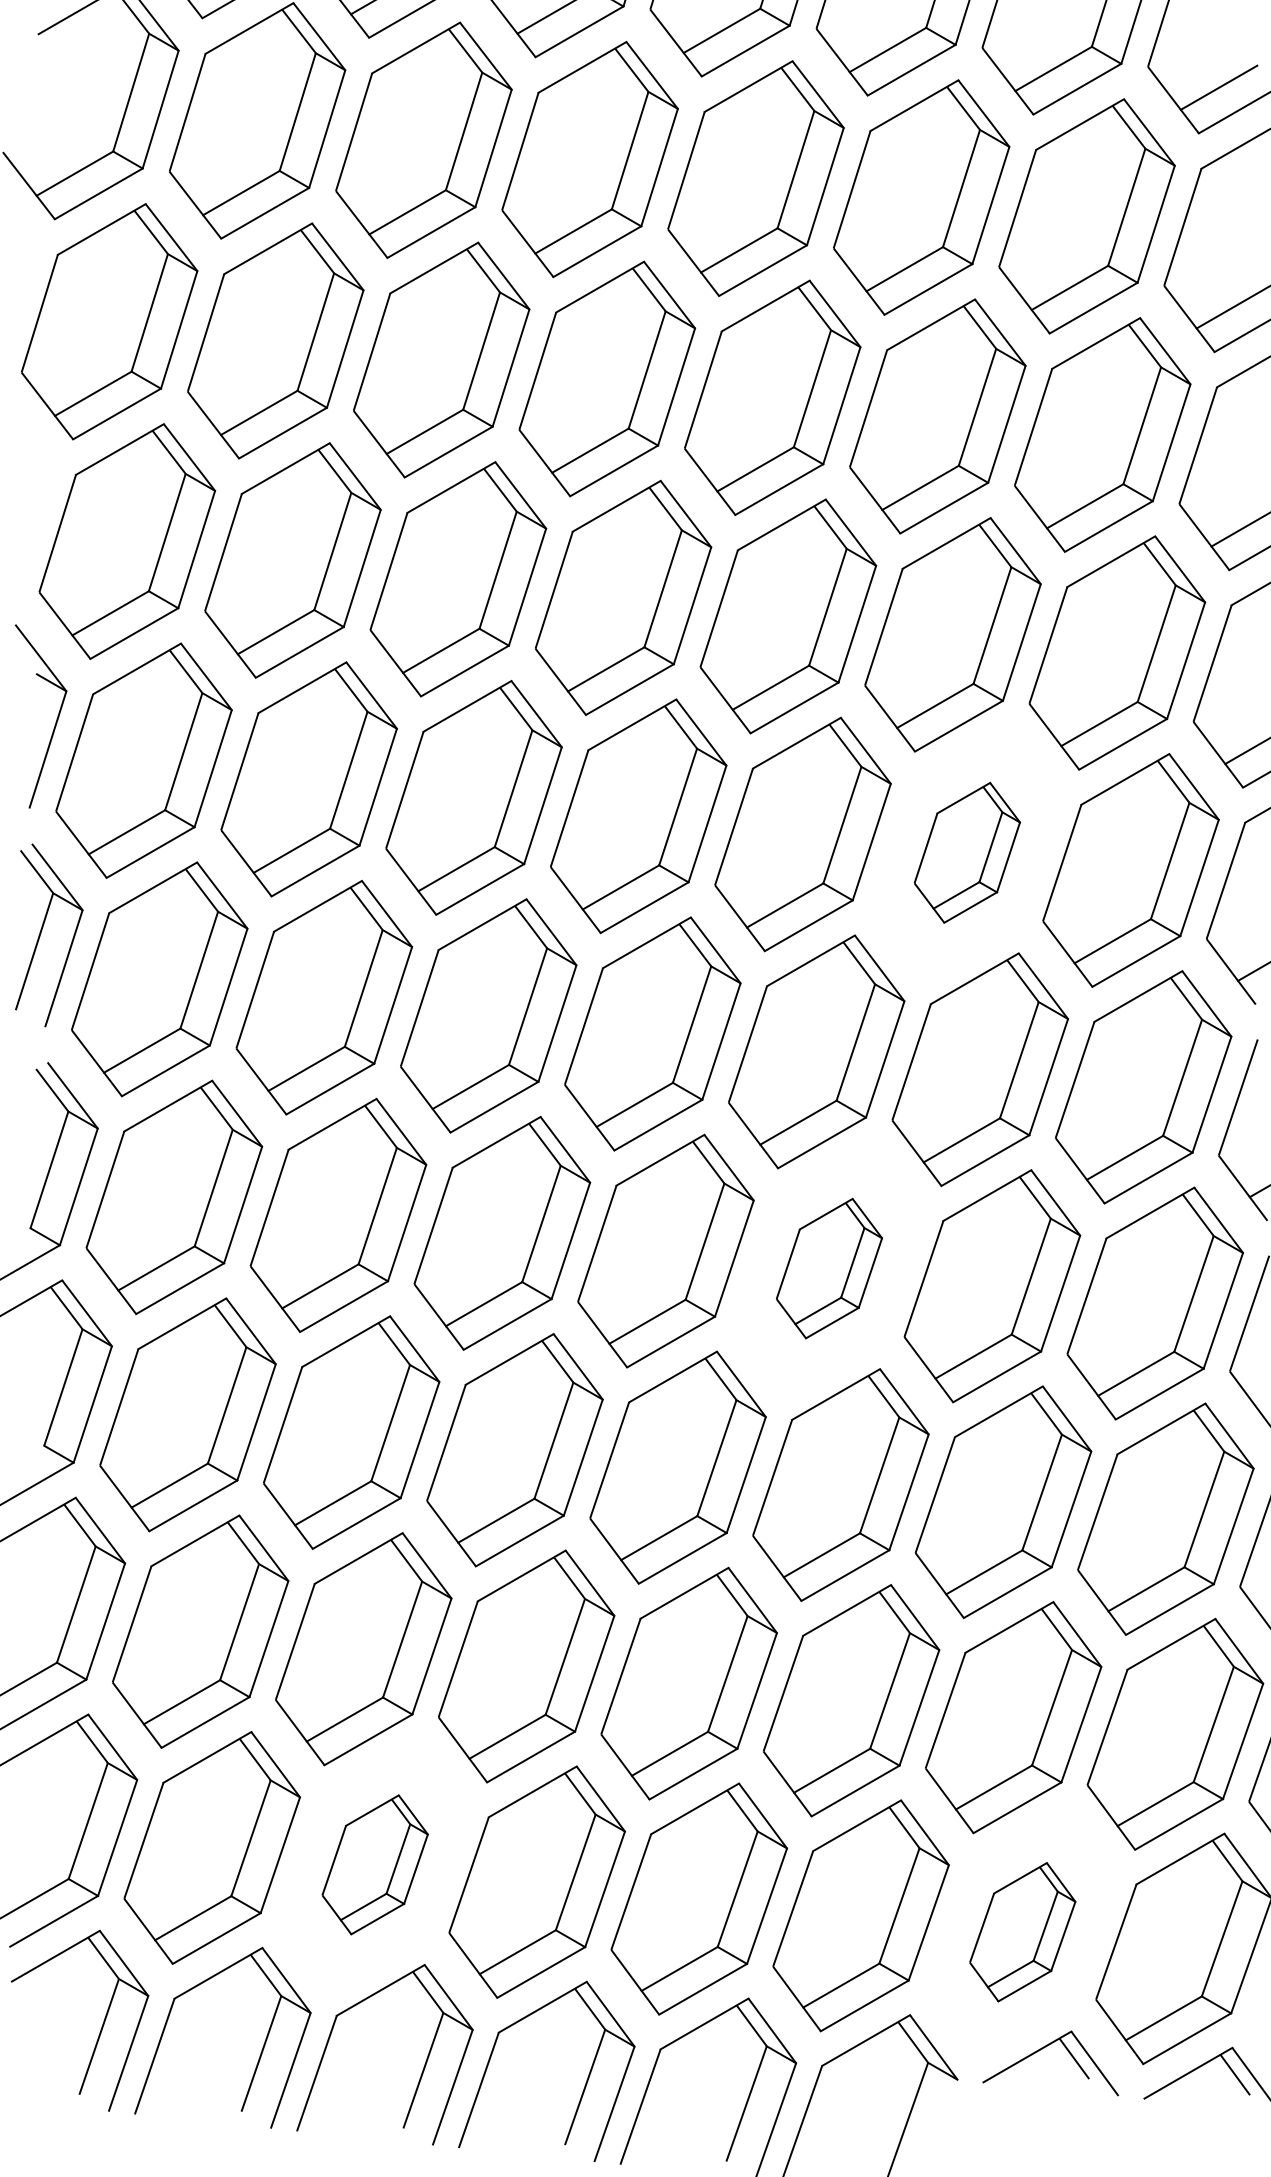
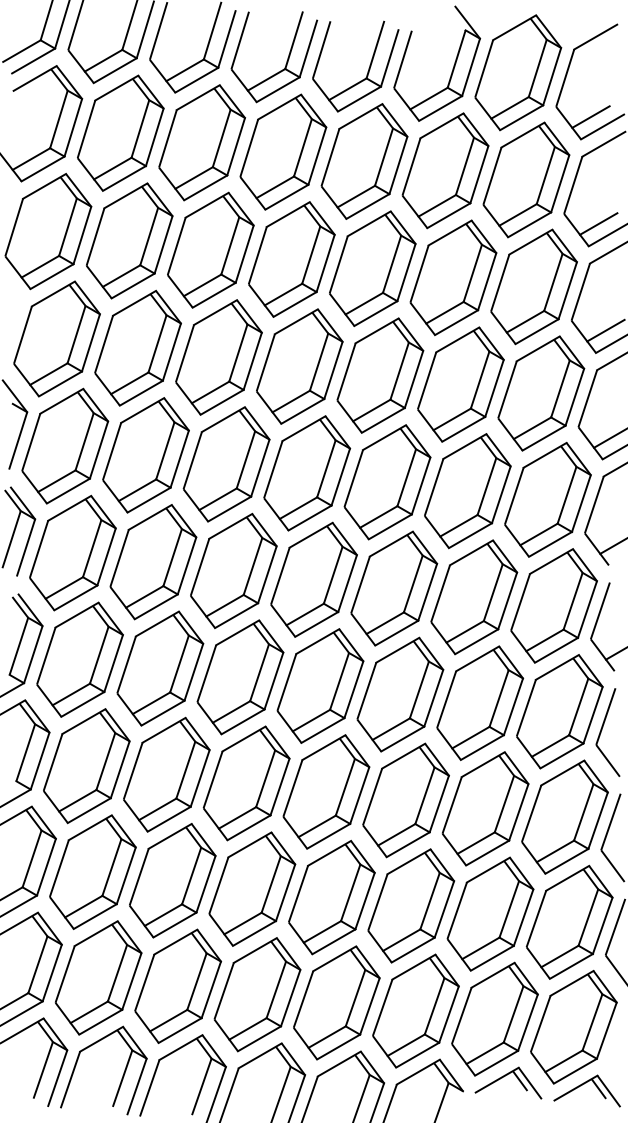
part: (966, 853) -> (467, 491), size x1.67
part: (829, 1268) -> (400, 694), size x1.67
part: (375, 1863) -> (178, 985), size x1.67
part: (1021, 1930) -> (494, 1018), size x1.67

